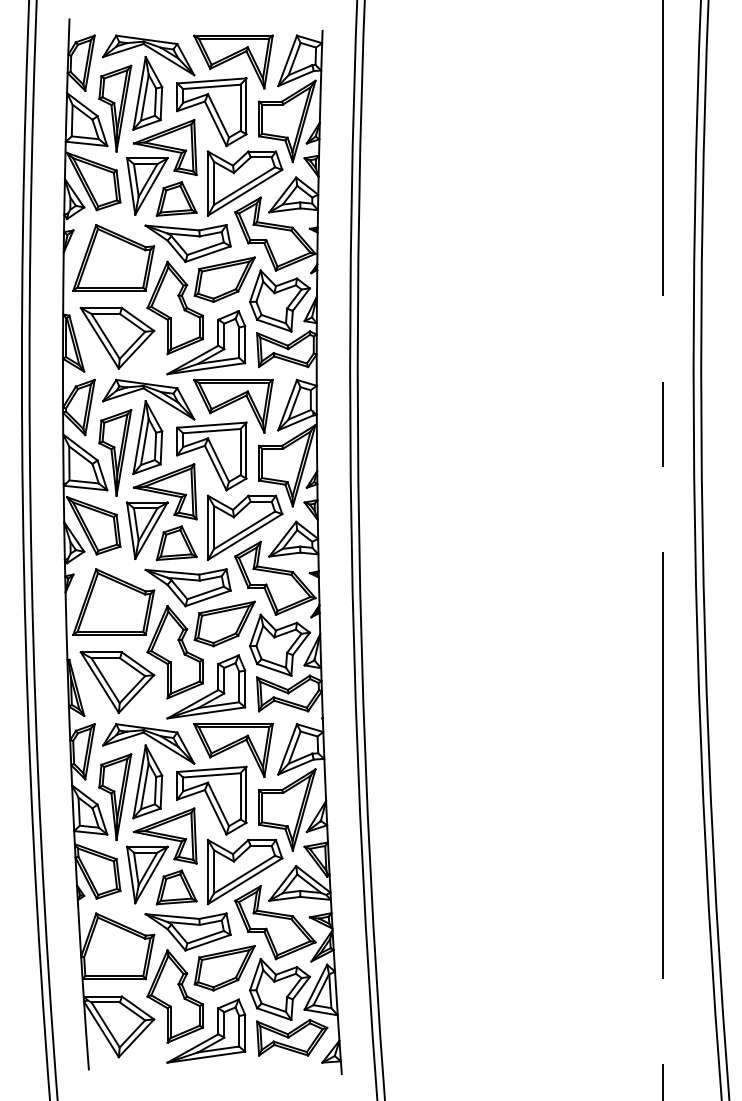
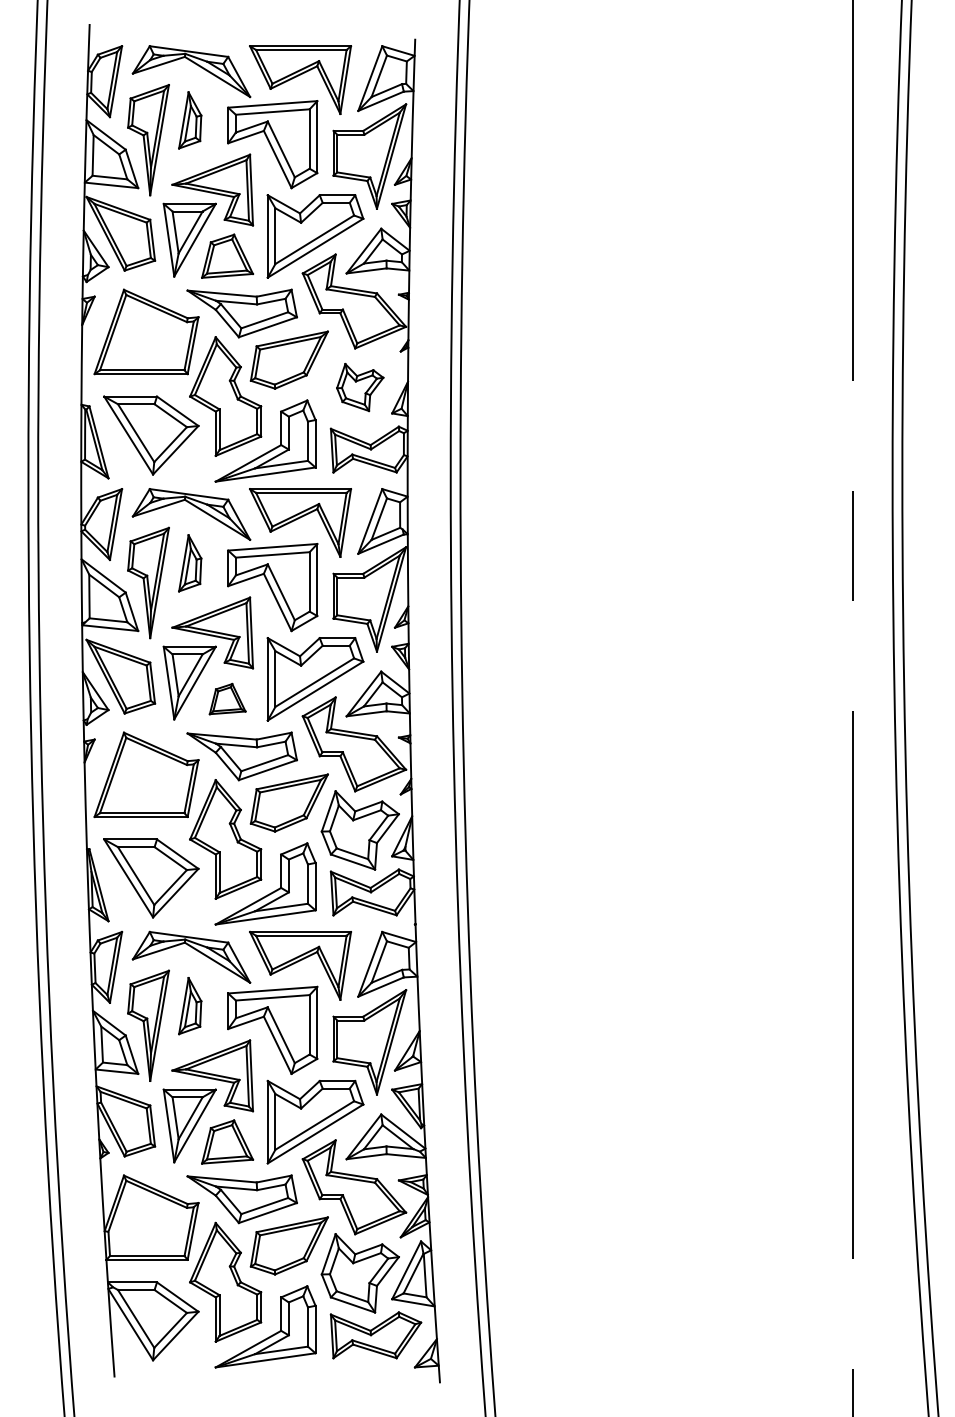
part: (147, 93) -> (189, 120), size x0.6
part: (279, 300) -> (359, 387), size x0.6
part: (147, 437) -> (189, 563), size x0.6
part: (176, 542) -> (227, 698), size x0.7
part: (147, 781) -> (189, 1005), size x0.6

